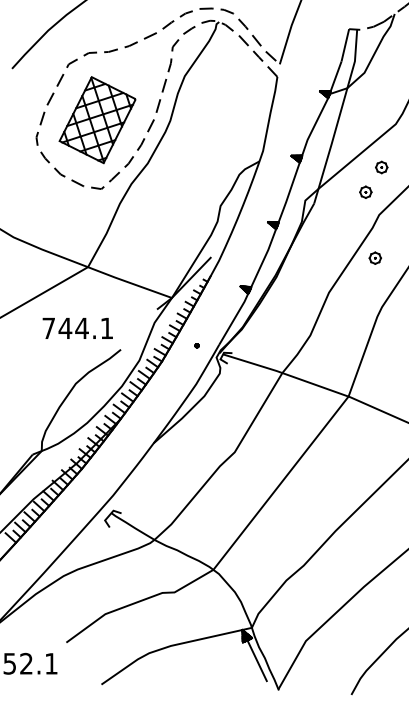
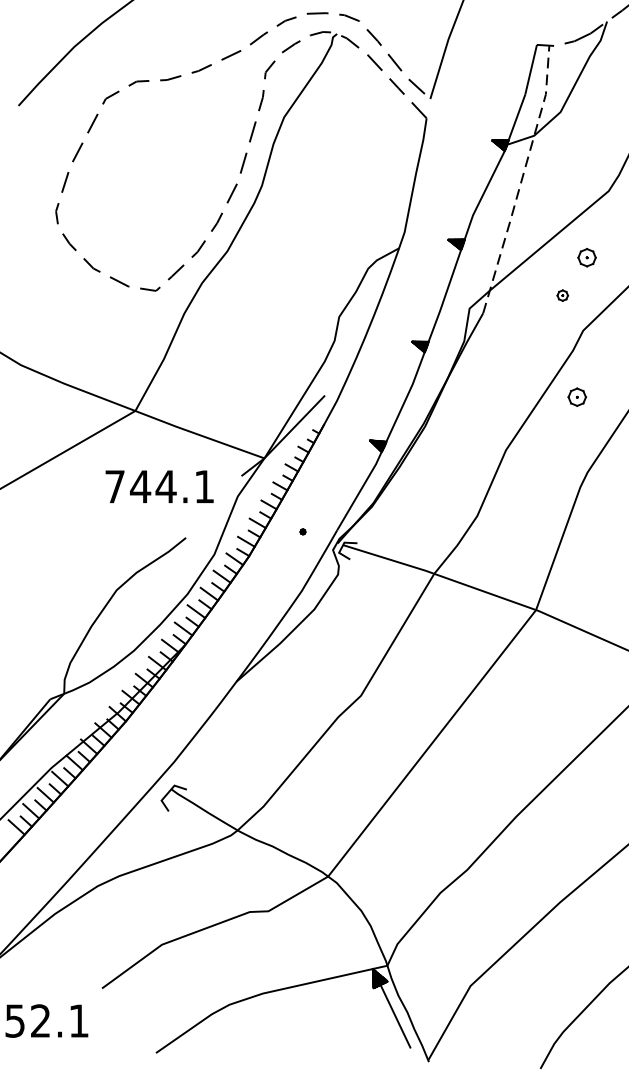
line: (339, 116) -> (522, 179), solid -> dashed
part: (97, 120) -> (149, 185), removed
part: (365, 191) -> (562, 294), size x0.6
text: (77, 328) -> (159, 486), moved

